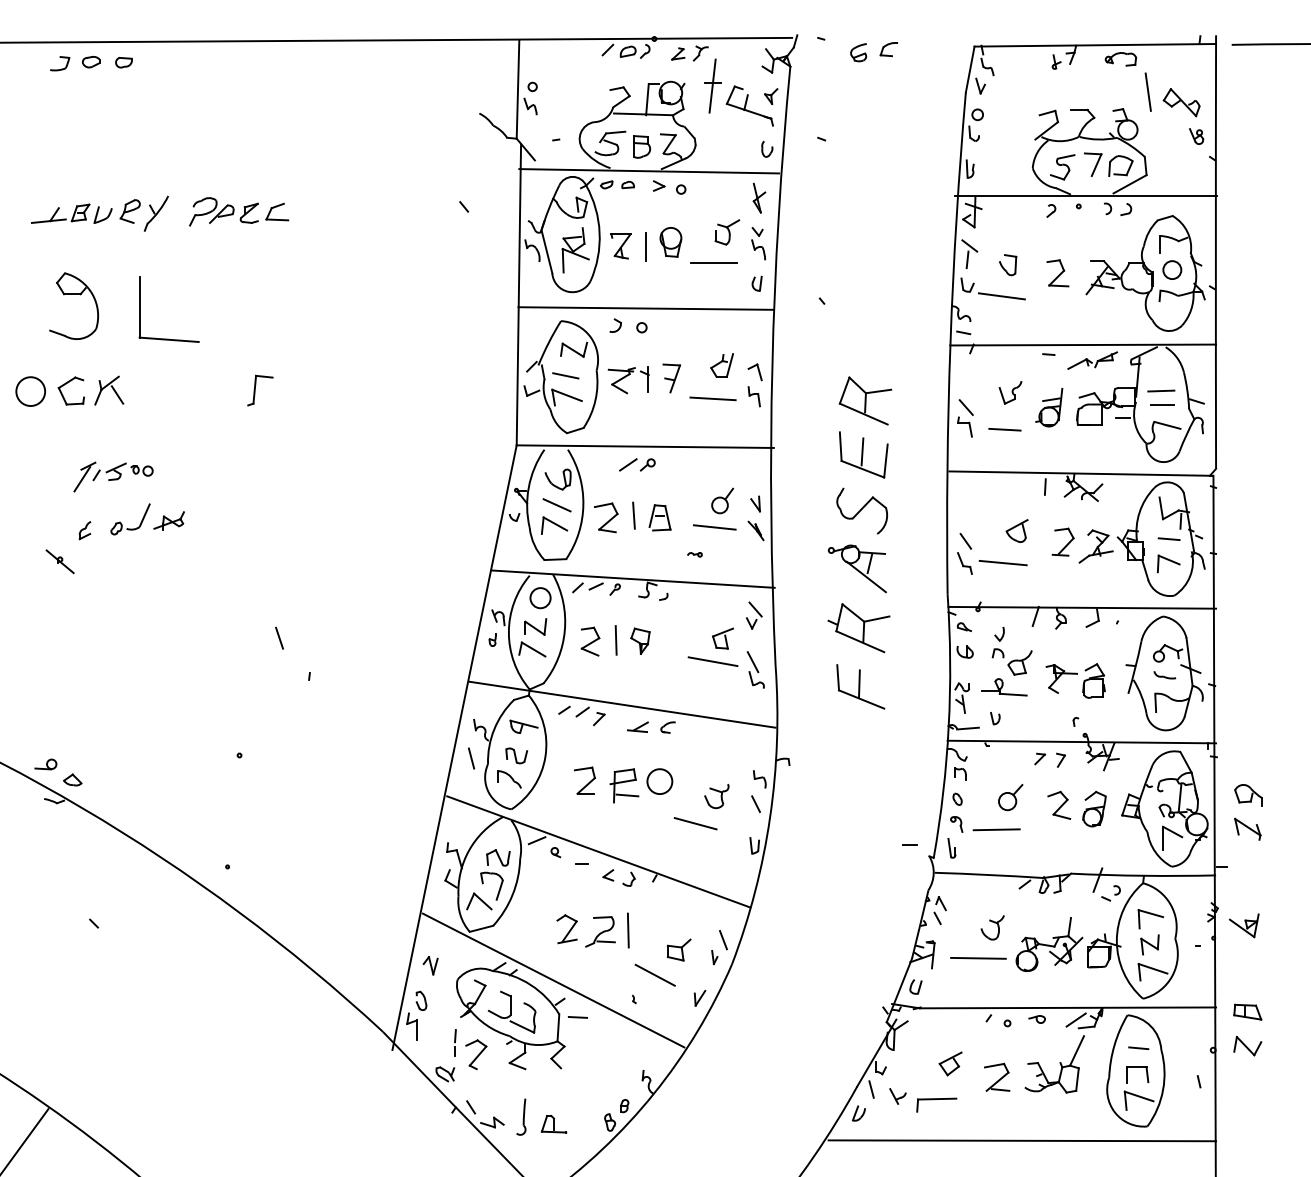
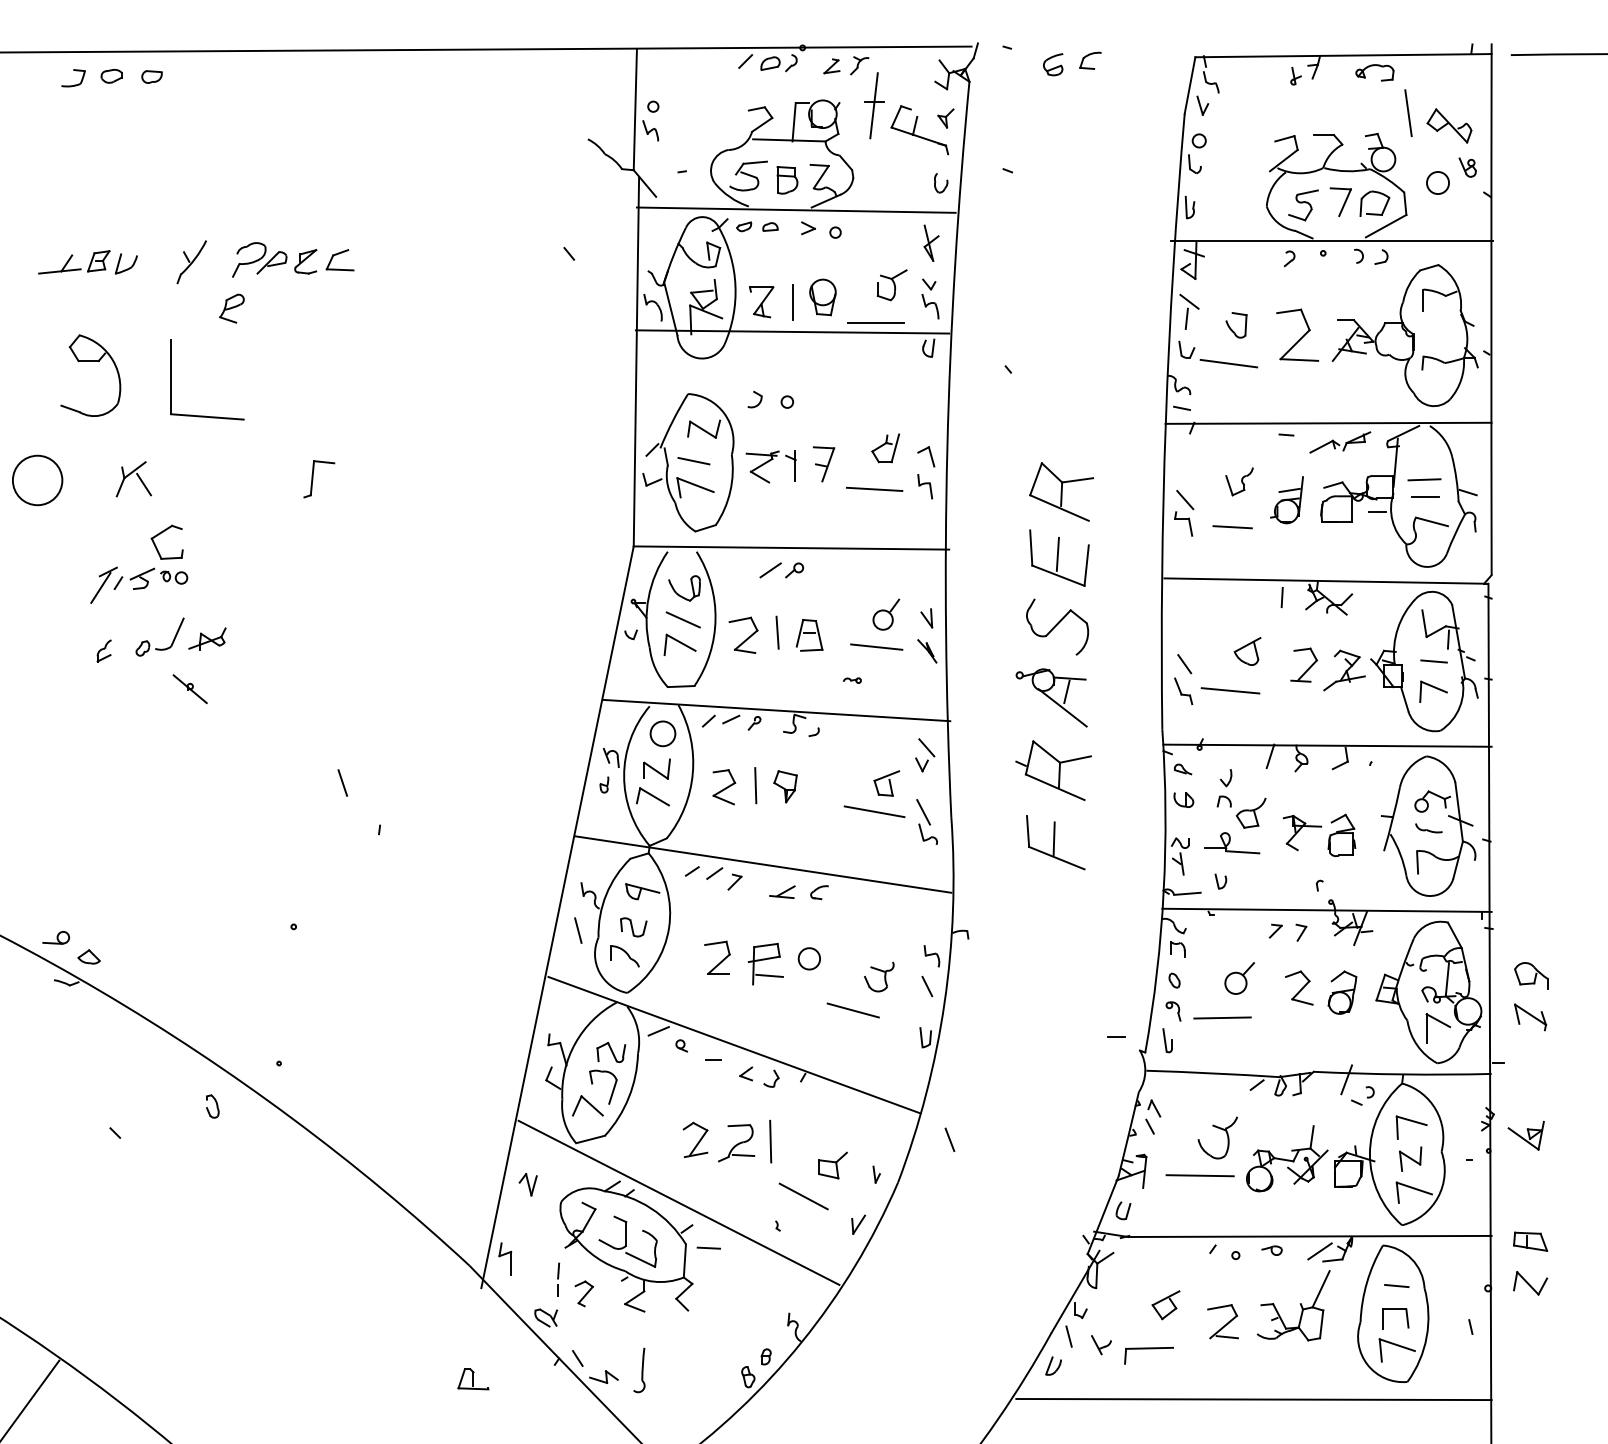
part: (129, 211) -> (231, 308), moved
circle: (1172, 269) -> (1438, 182), moved
part: (1057, 273) -> (1297, 335), size x1.6
line: (645, 308) -> (791, 331), moved
part: (66, 384) -> (161, 534), moved
circle: (30, 391) -> (37, 480), size x1.4
part: (59, 561) -> (189, 688), moved
circle: (659, 781) -> (808, 958), size x0.7
part: (992, 927) -> (1217, 1137), size x1.4
line: (723, 940) -> (949, 1140), moved
part: (421, 1000) -> (212, 1105), moved
part: (476, 1054) -> (584, 1293), size x0.7
part: (553, 1124) -> (472, 1379), moved

